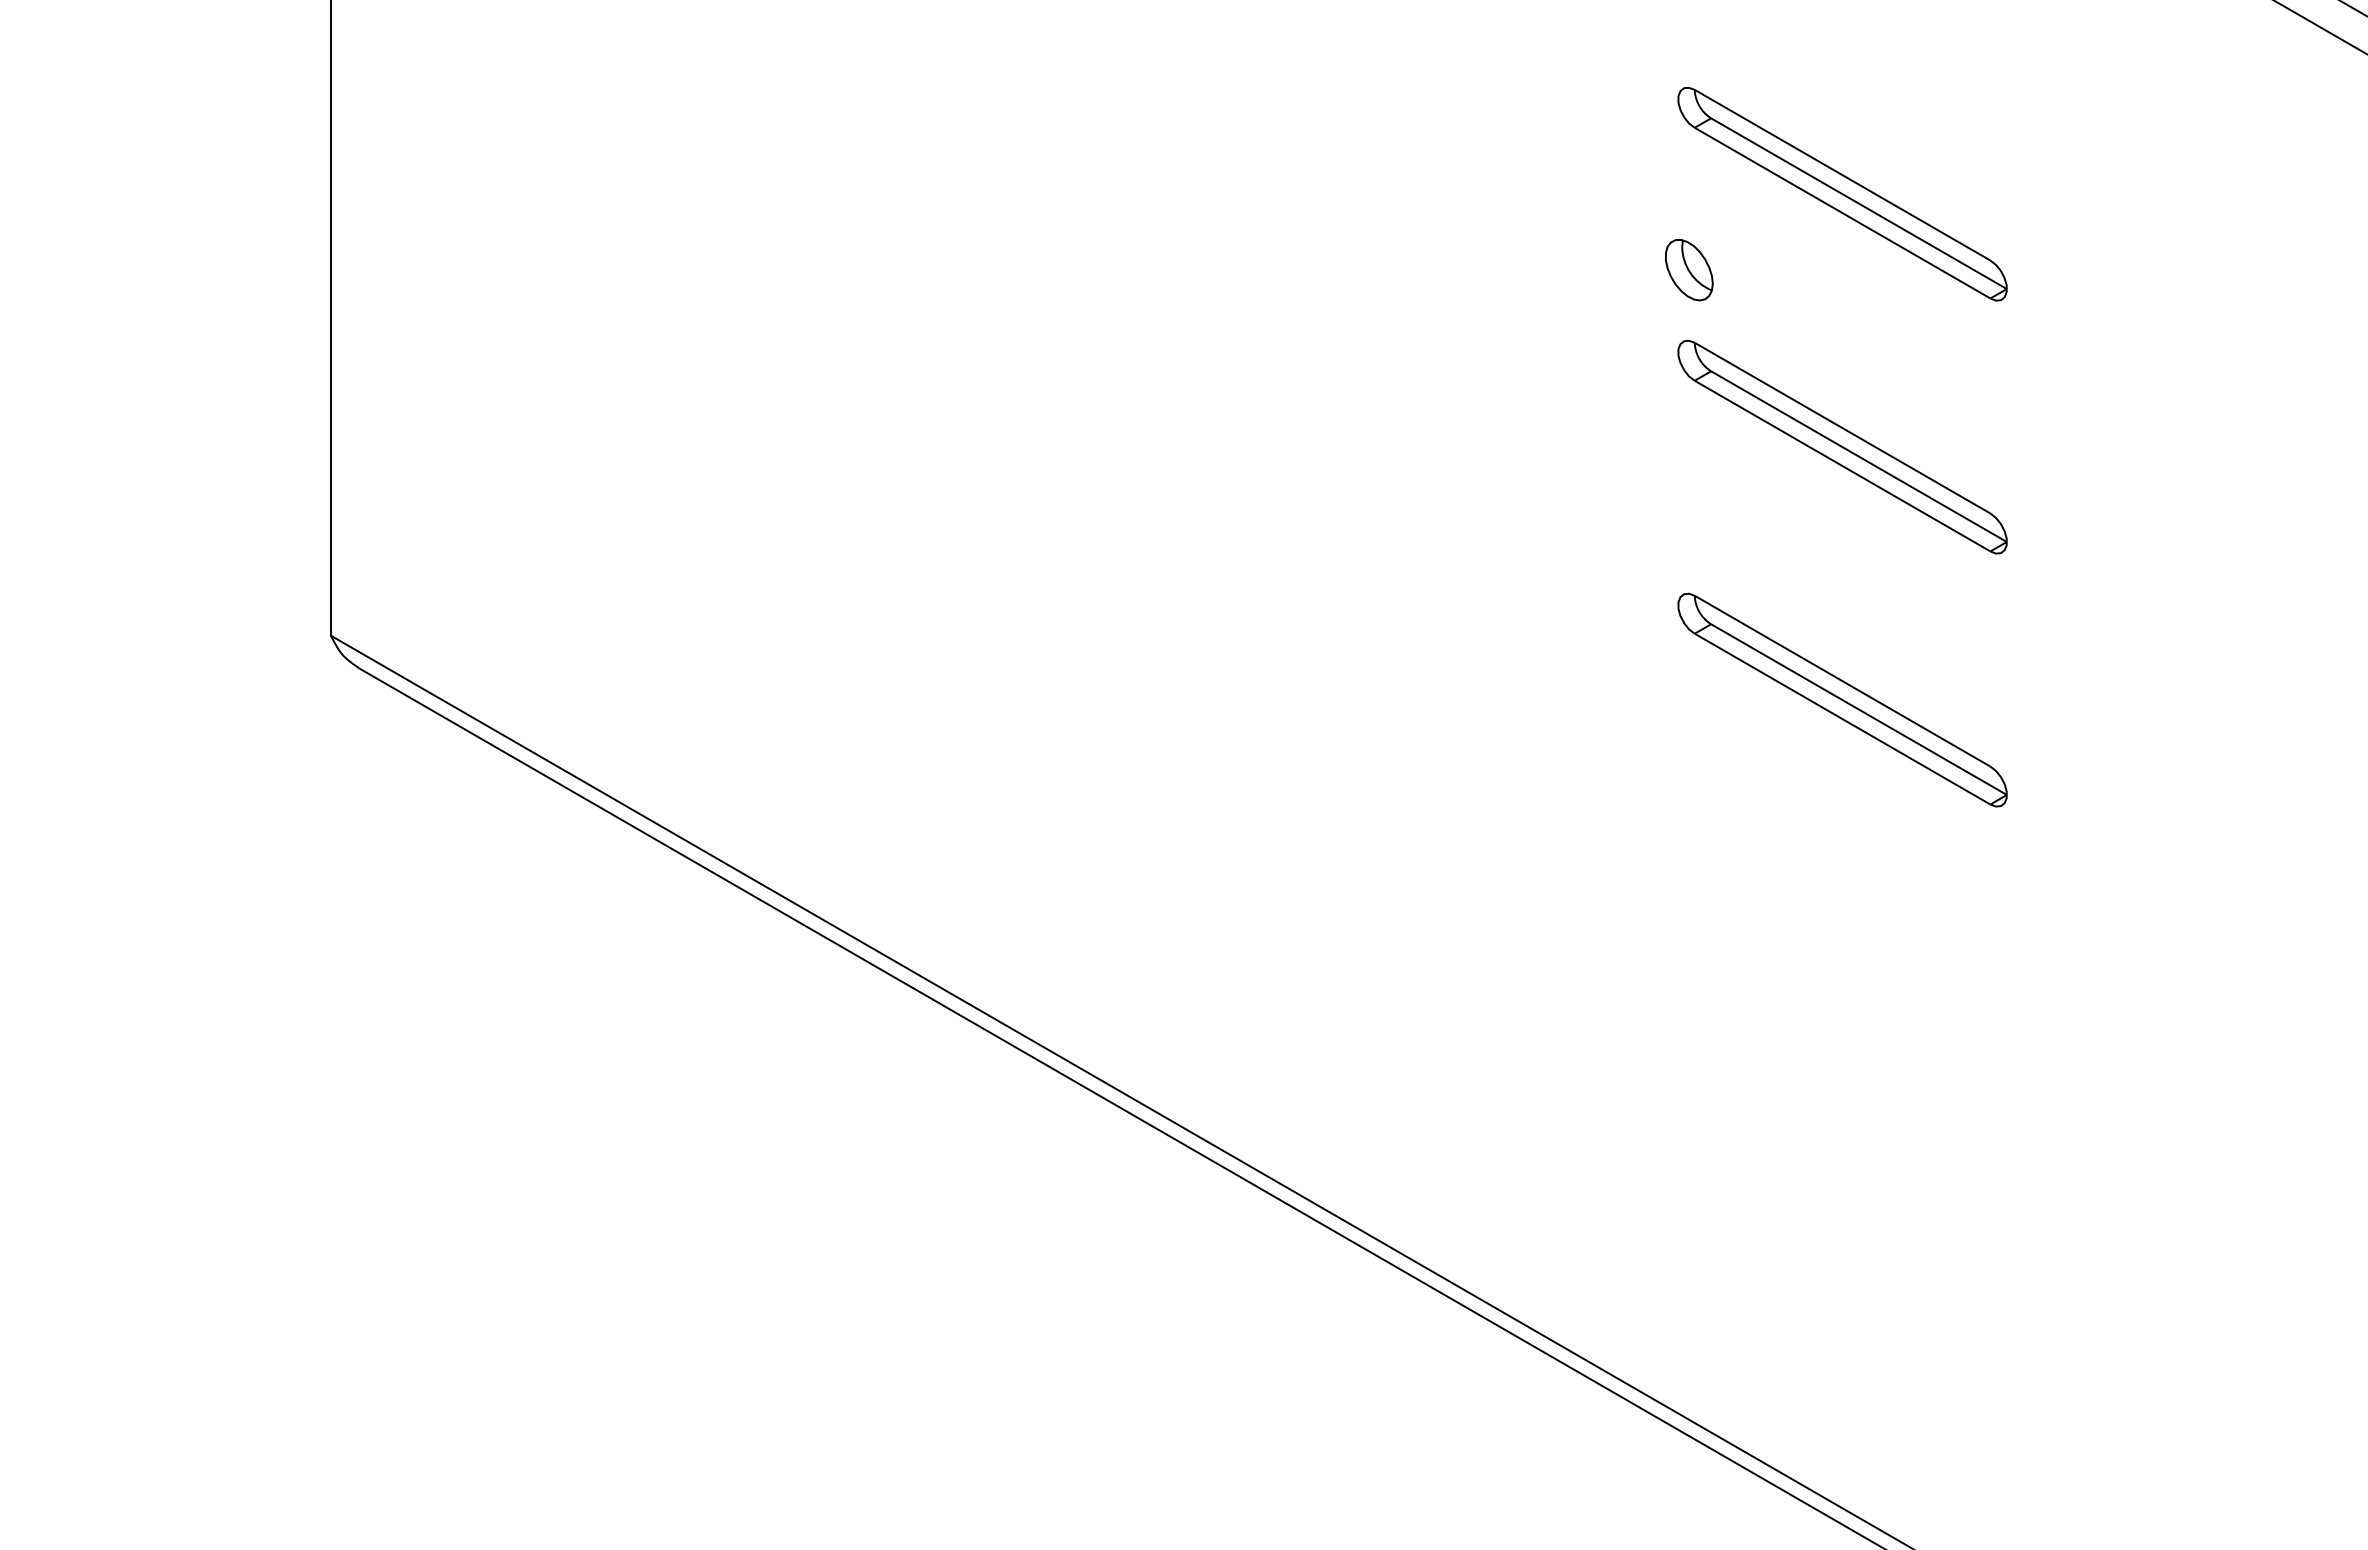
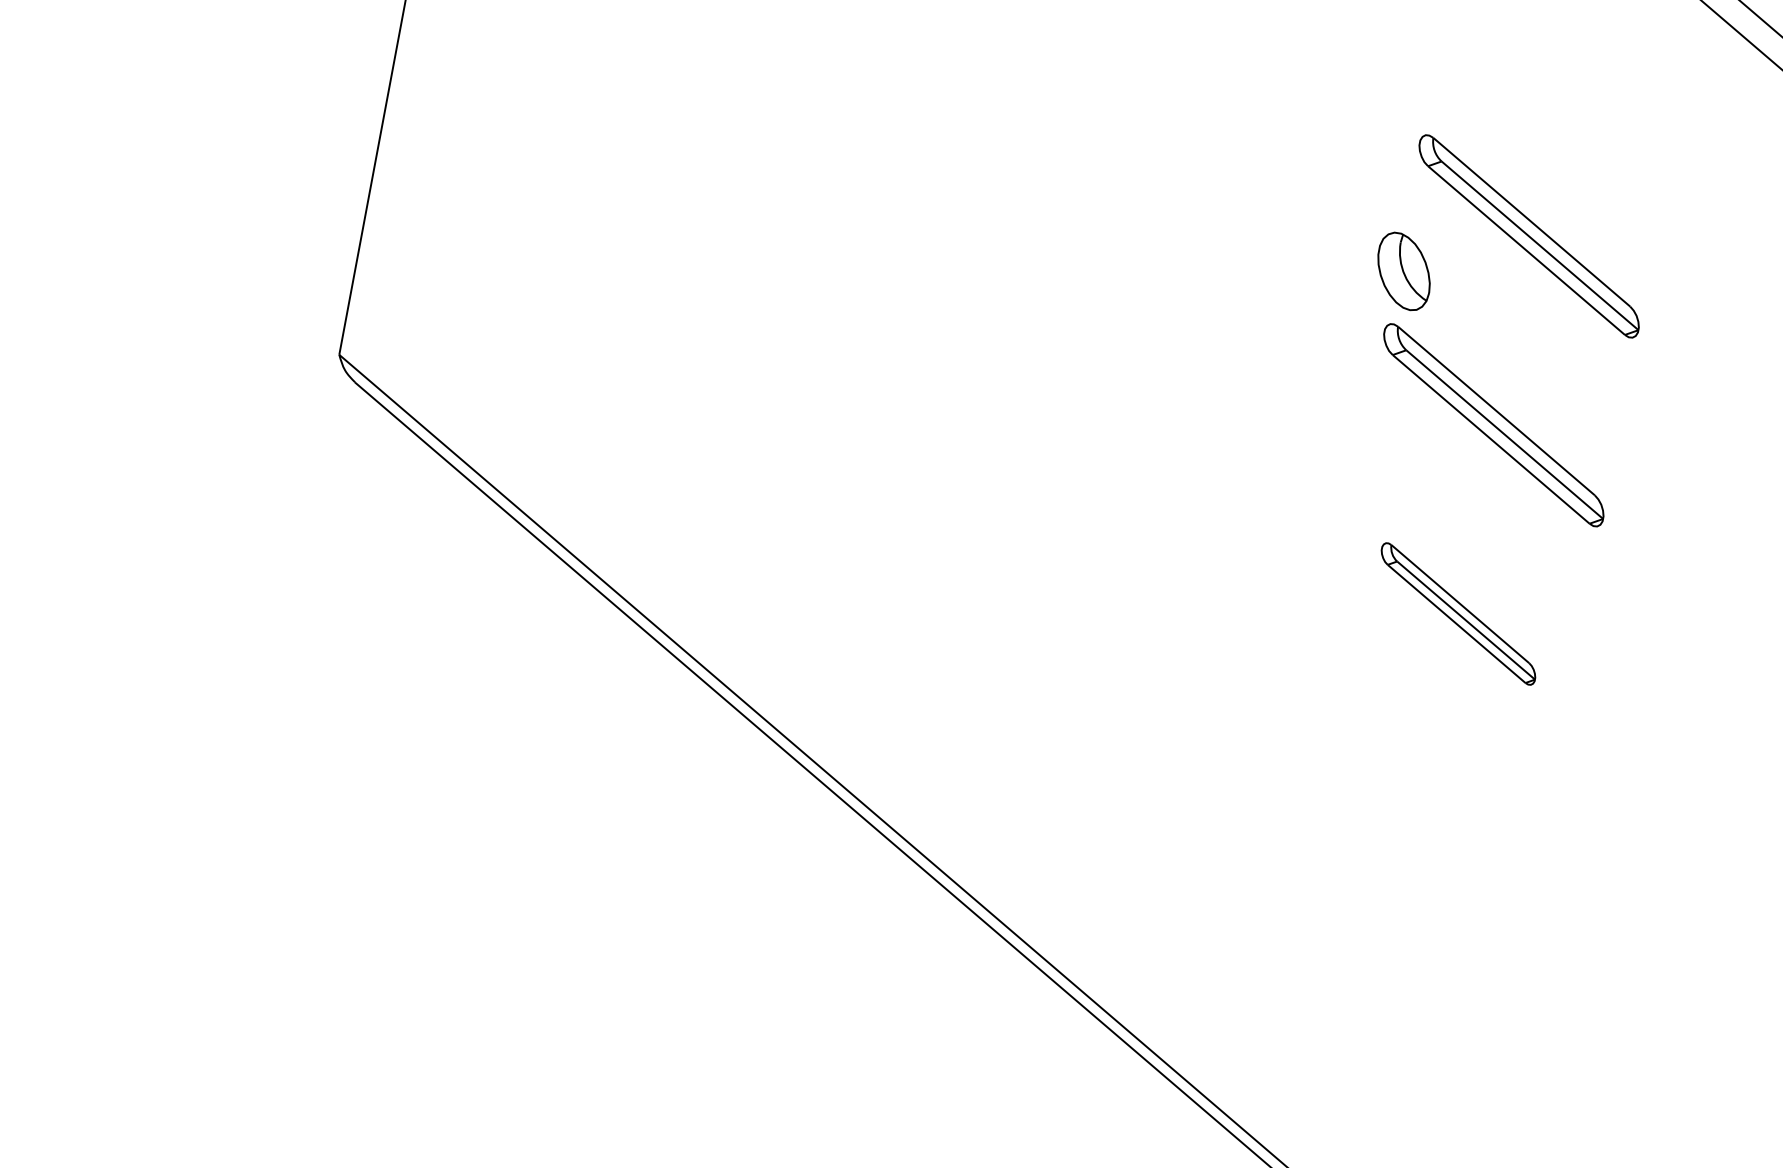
part: (1689, 270) -> (1404, 272), size x1.6
part: (1842, 699) -> (1458, 613), size x0.7

